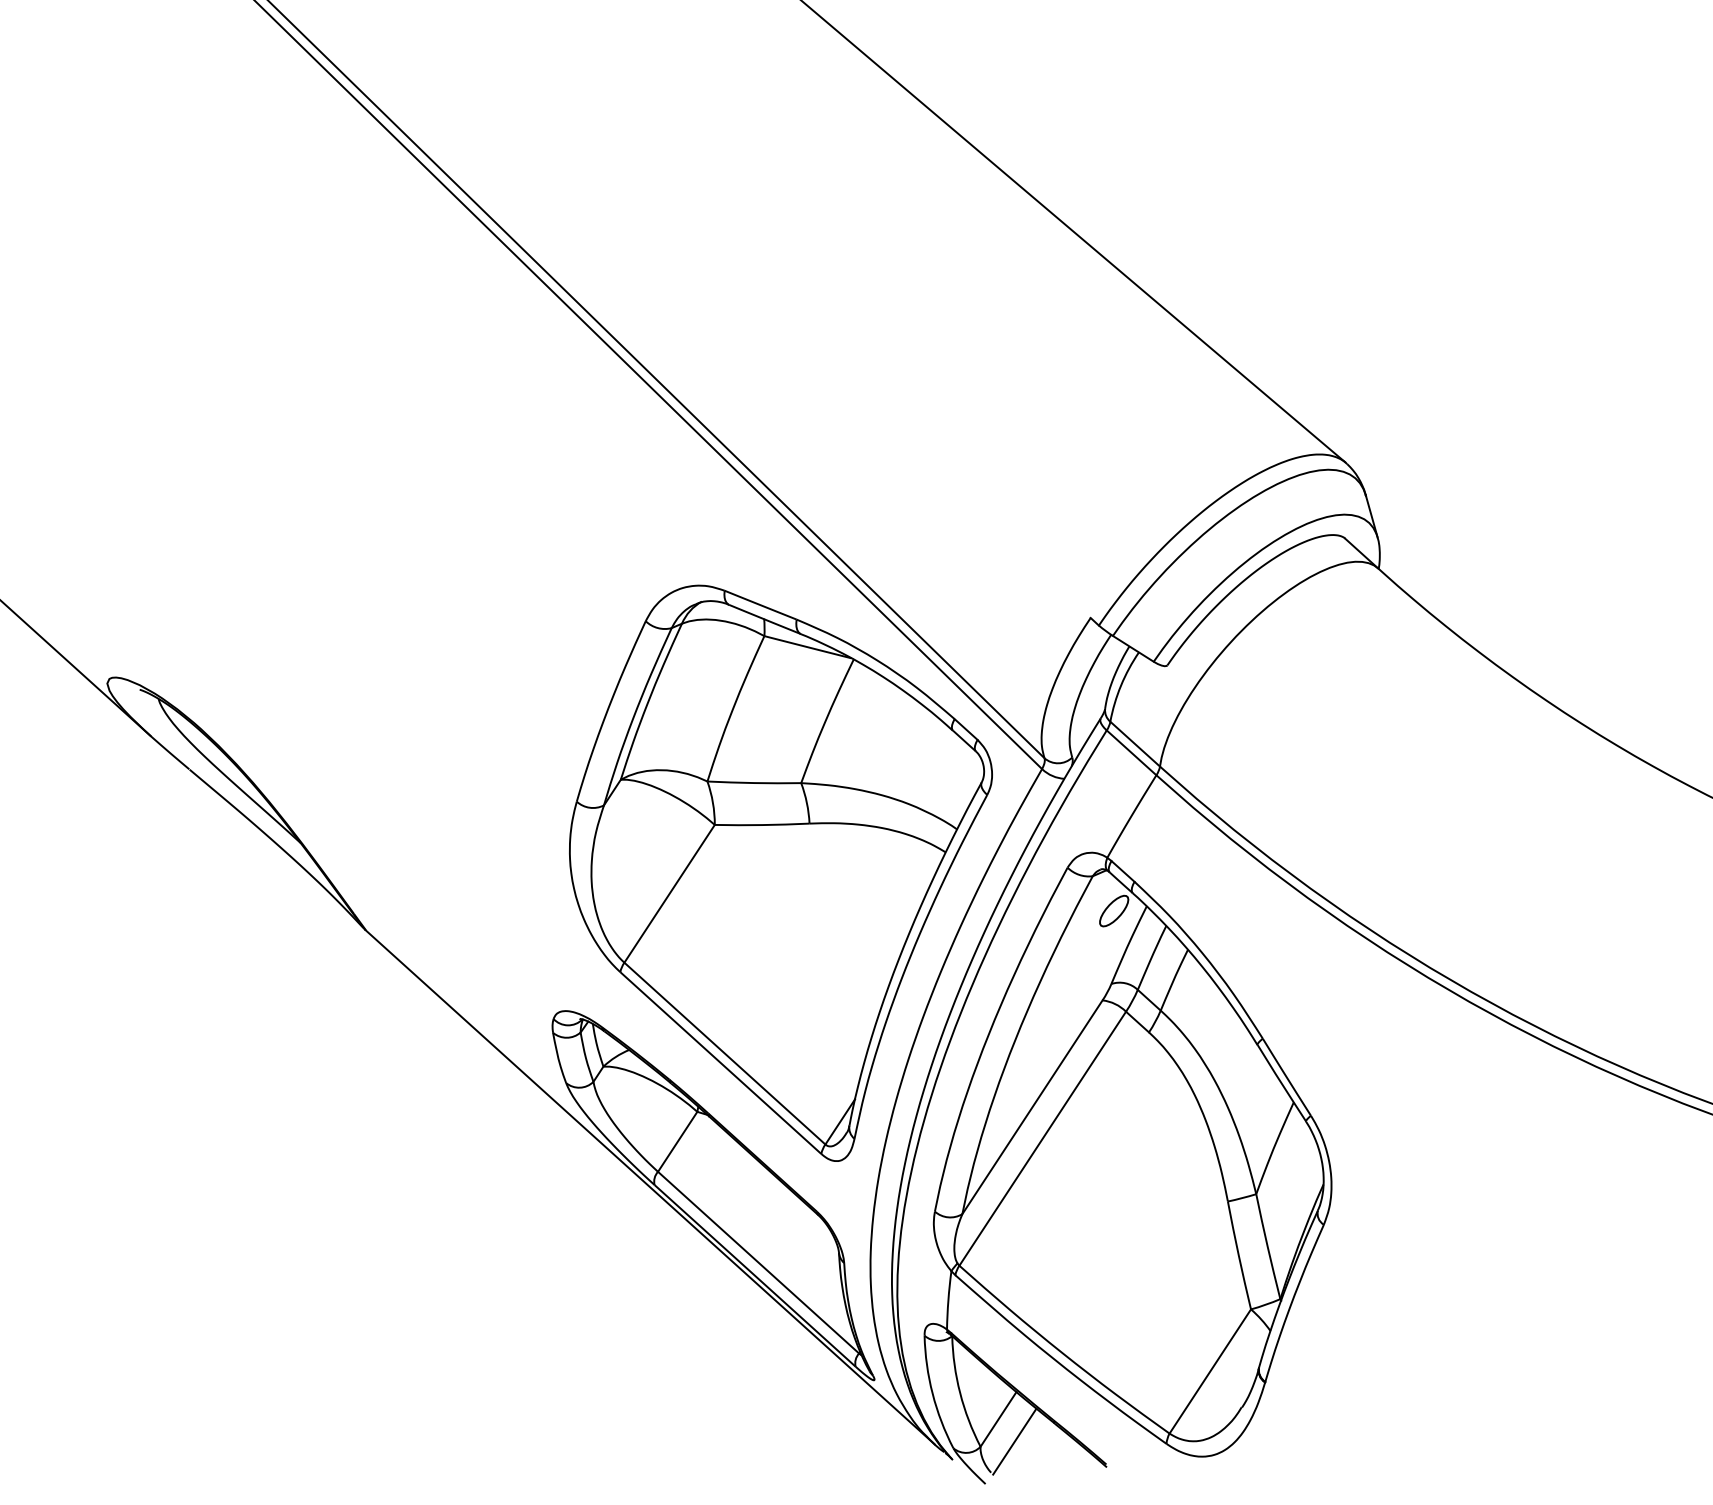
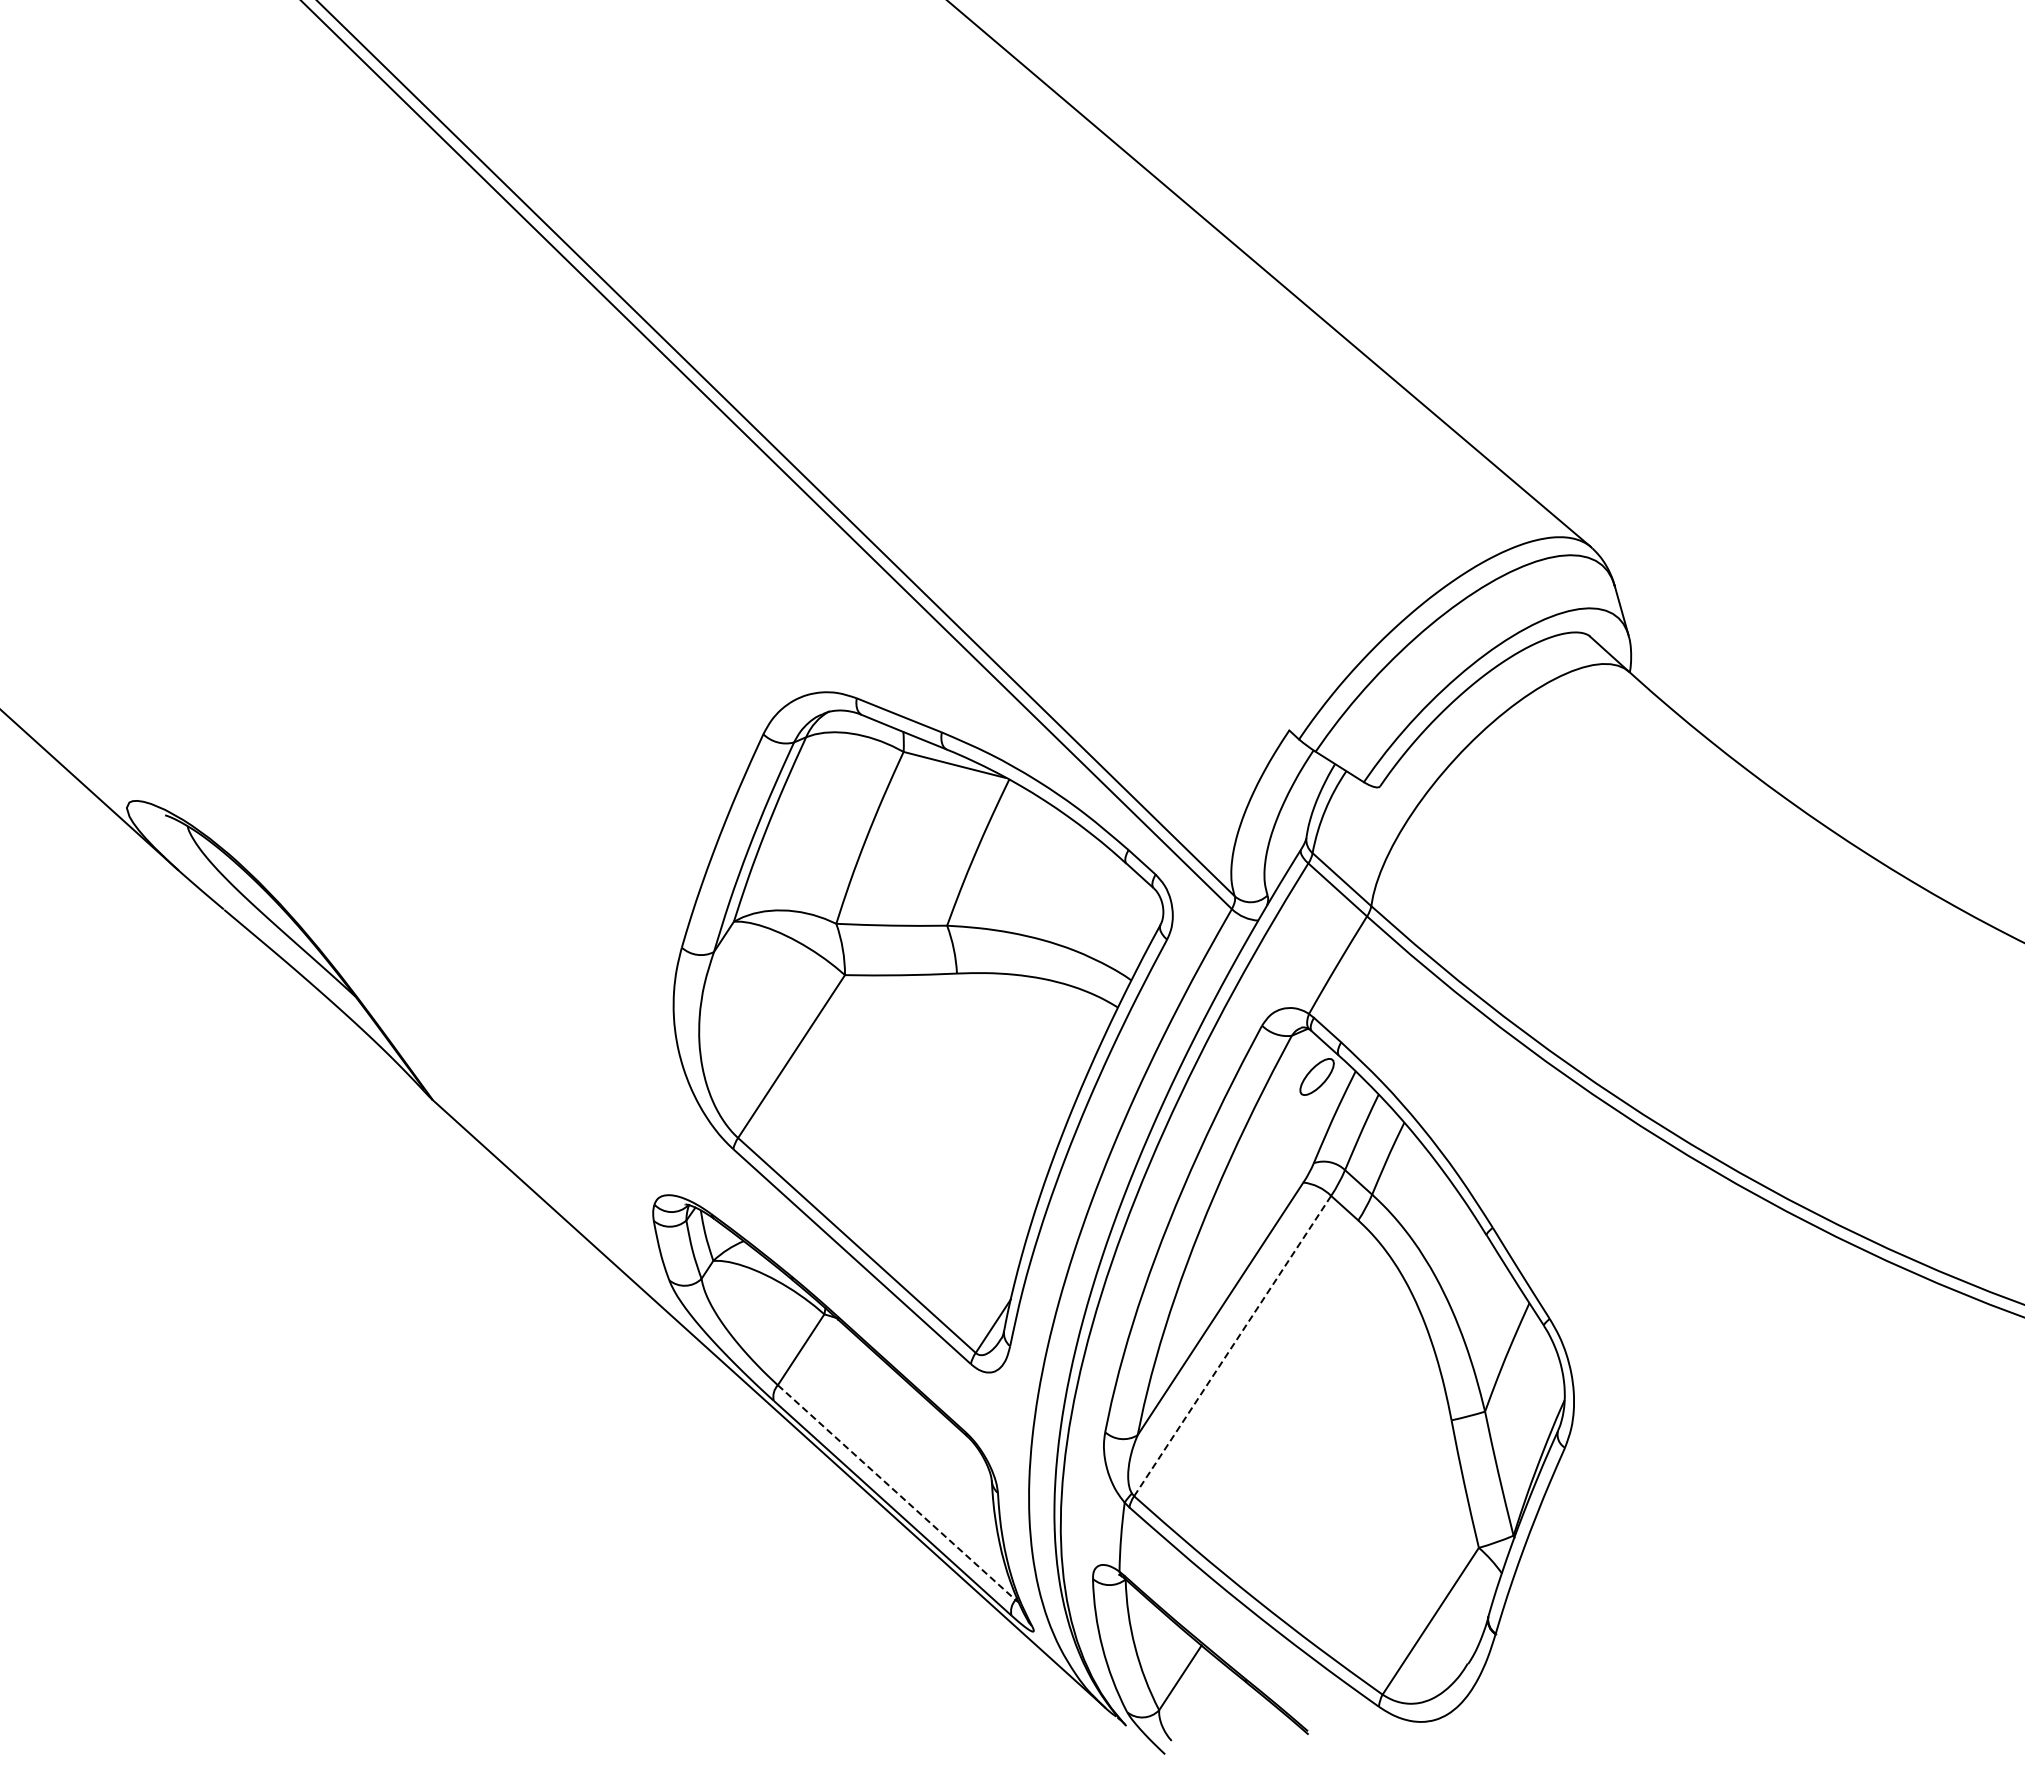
line: (1042, 1139) -> (1232, 1346), solid -> dashed
line: (759, 1262) -> (897, 1492), solid -> dashed
line: (1014, 1441) -> (1199, 1704), removed

